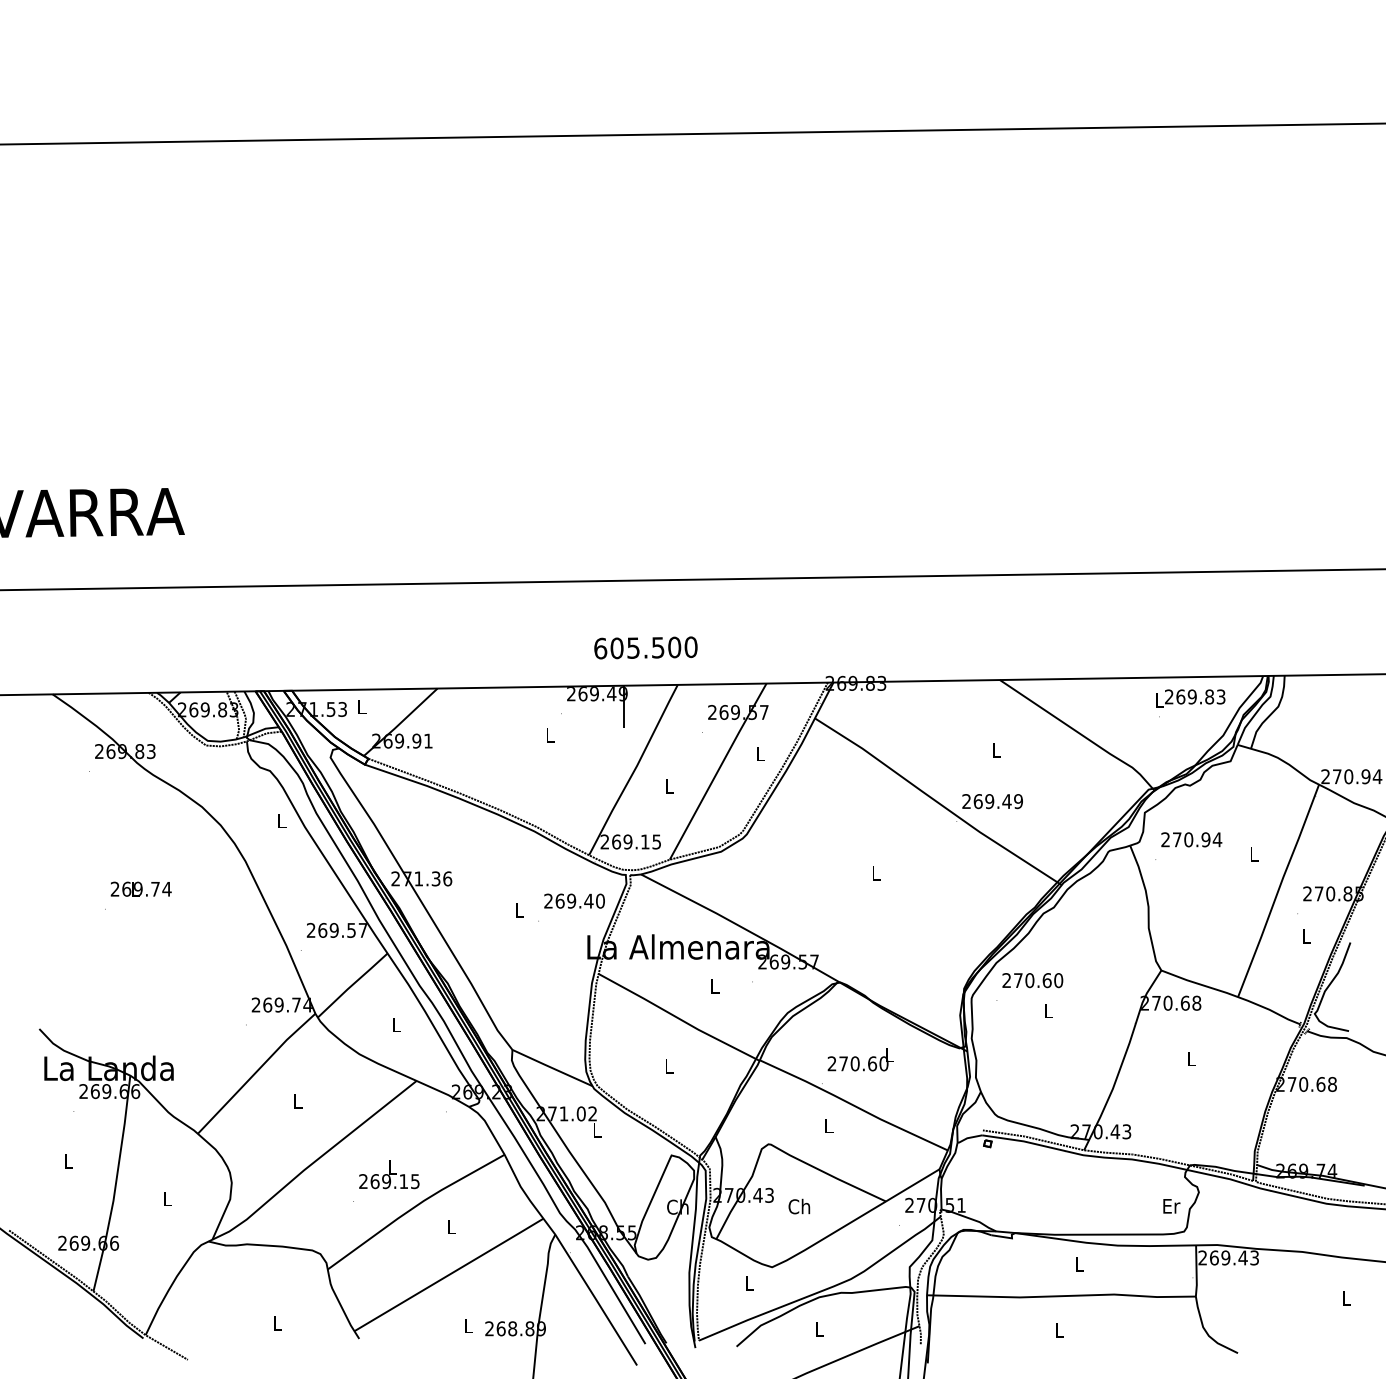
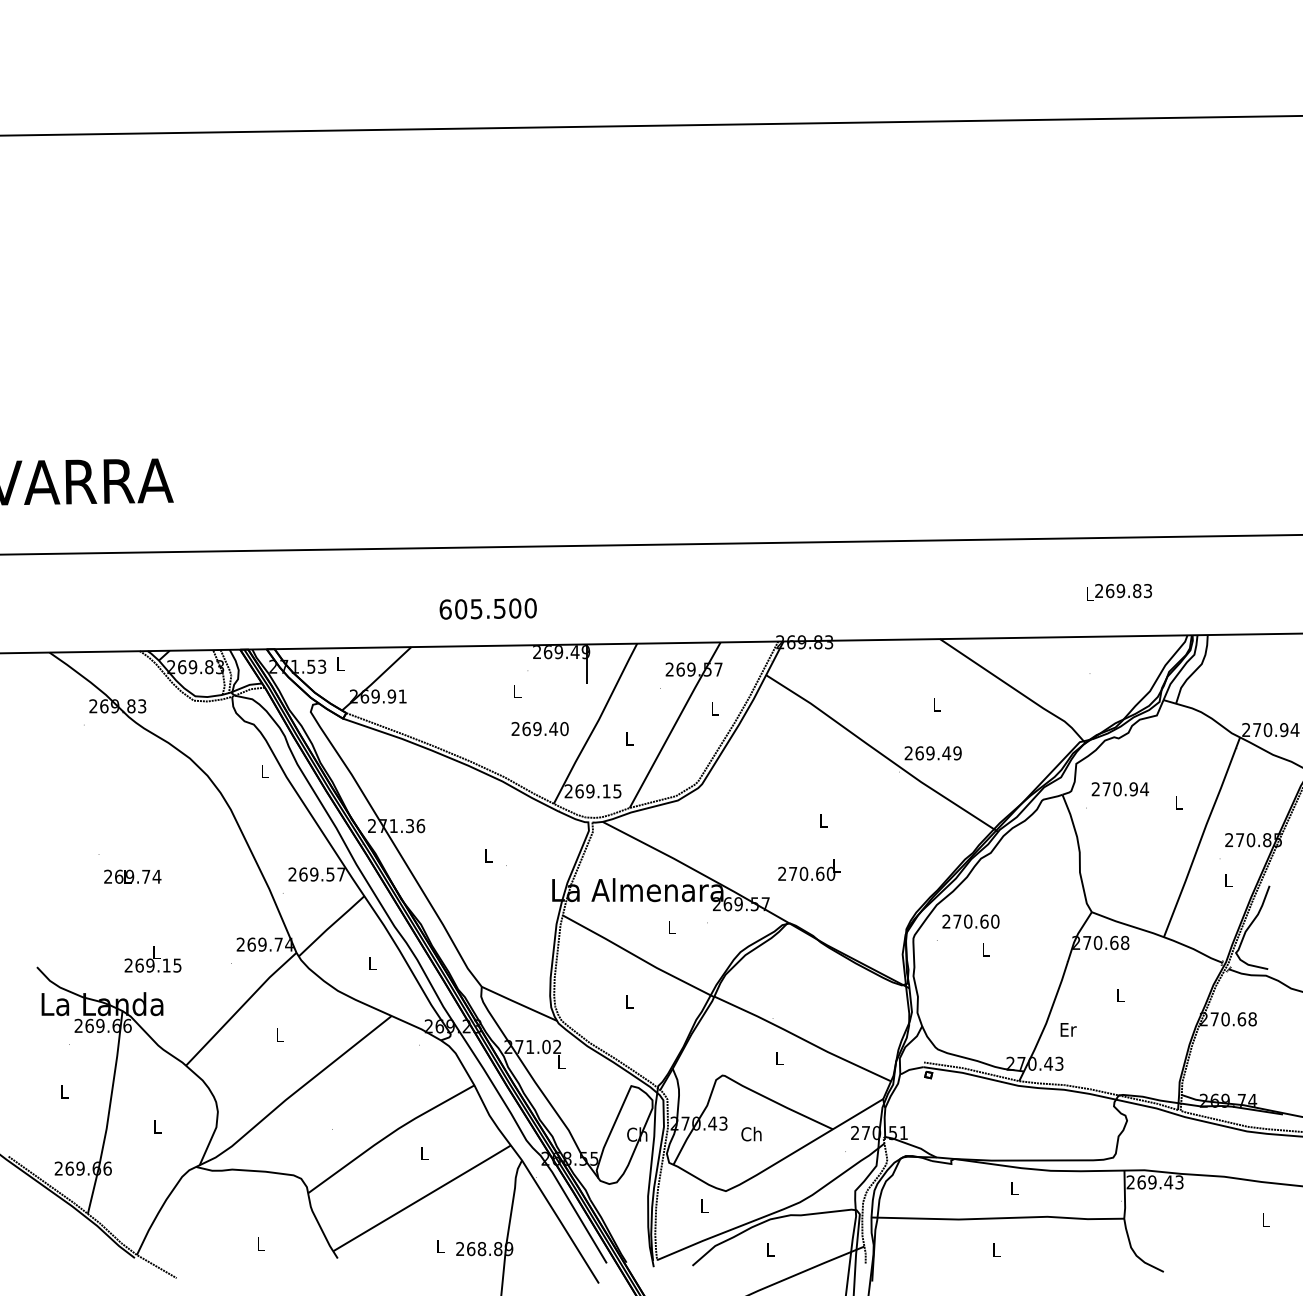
text: (645, 647) -> (487, 608), moved
text: (1190, 698) -> (1119, 592), moved
text: (140, 888) -> (132, 876), moved
text: (573, 901) -> (539, 729), moved
text: (861, 1059) -> (809, 869), moved
text: (388, 1175) -> (152, 959), moved
text: (1171, 1205) -> (1068, 1029), moved

